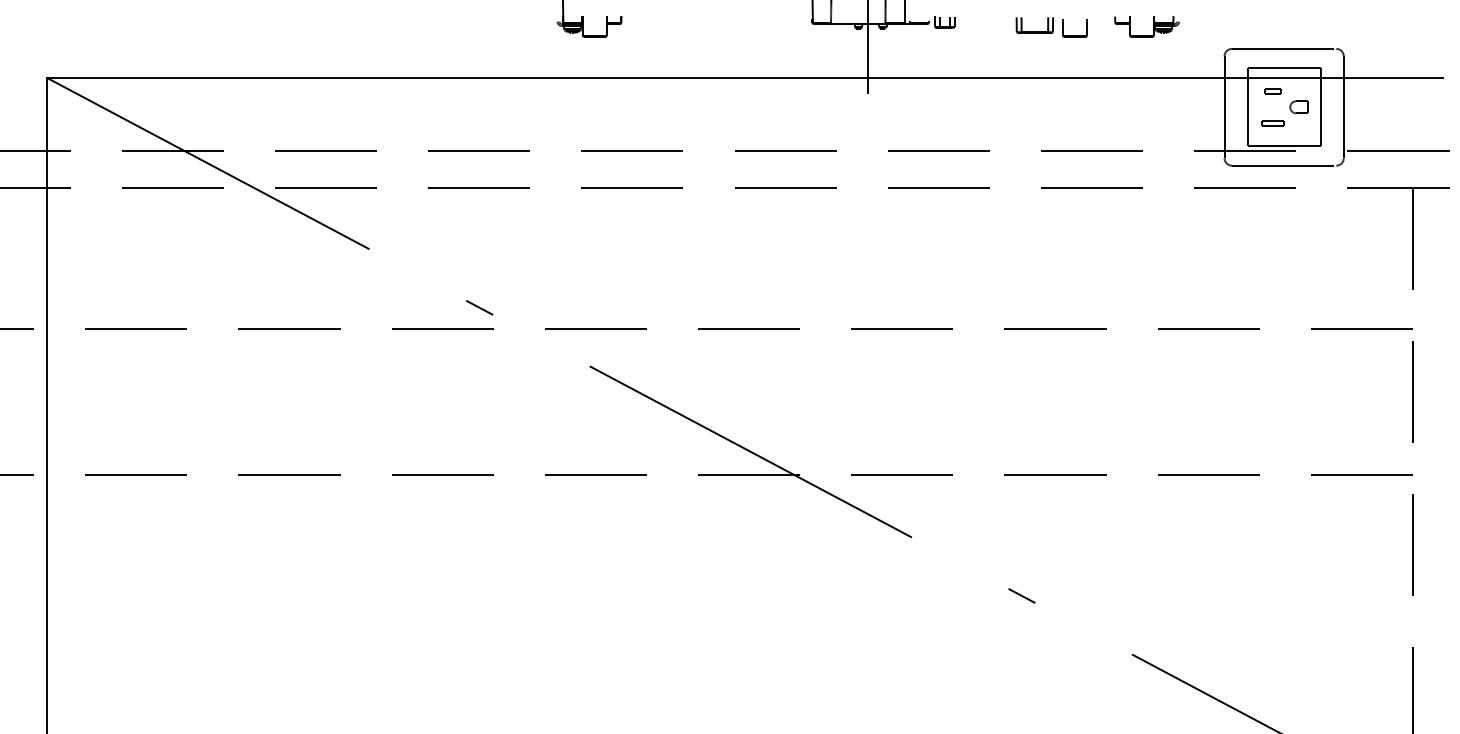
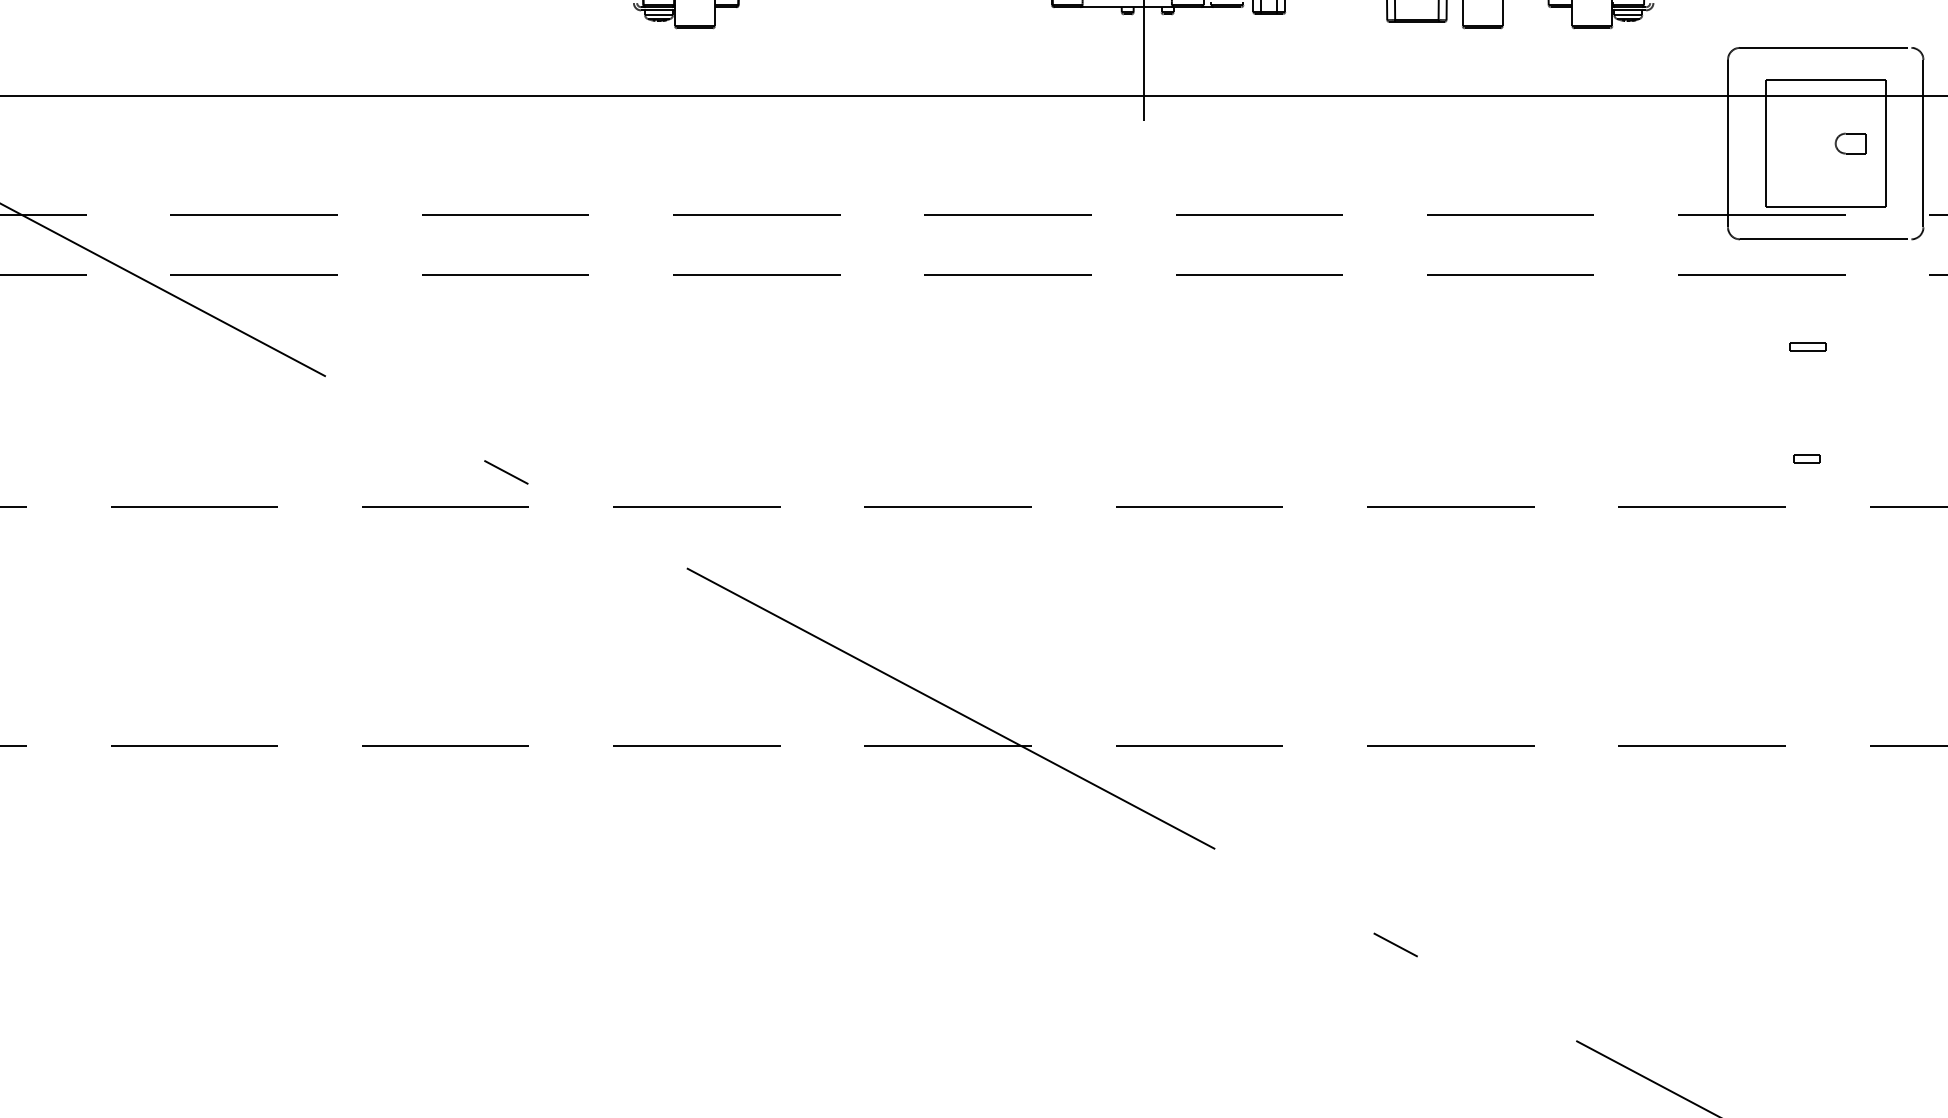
part: (1272, 91) -> (1806, 458), moved
part: (1272, 123) -> (1806, 347), moved

